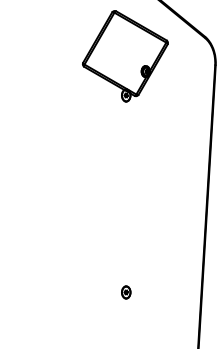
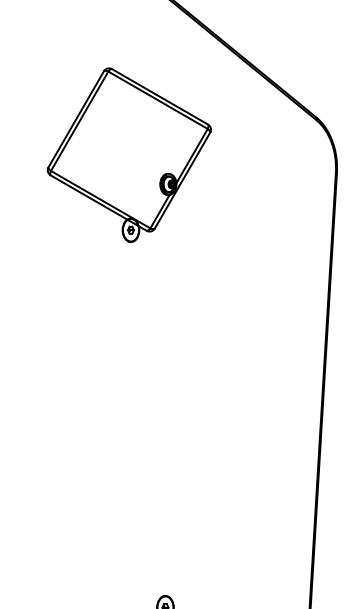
part: (125, 56) -> (129, 155), moved

